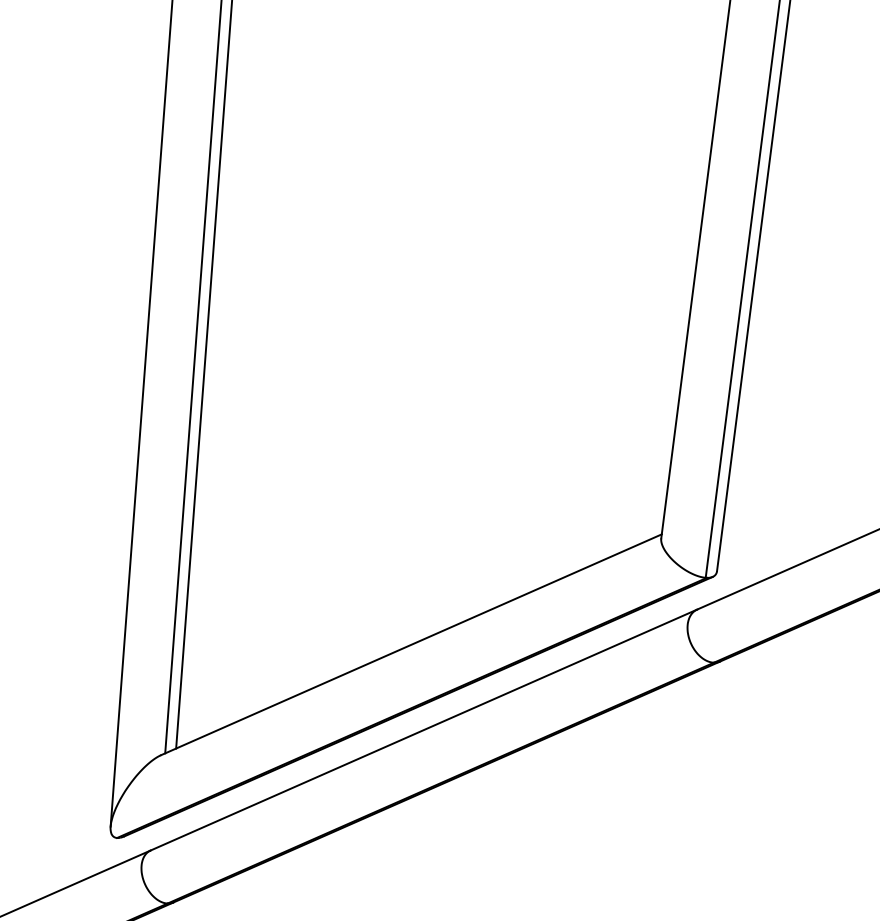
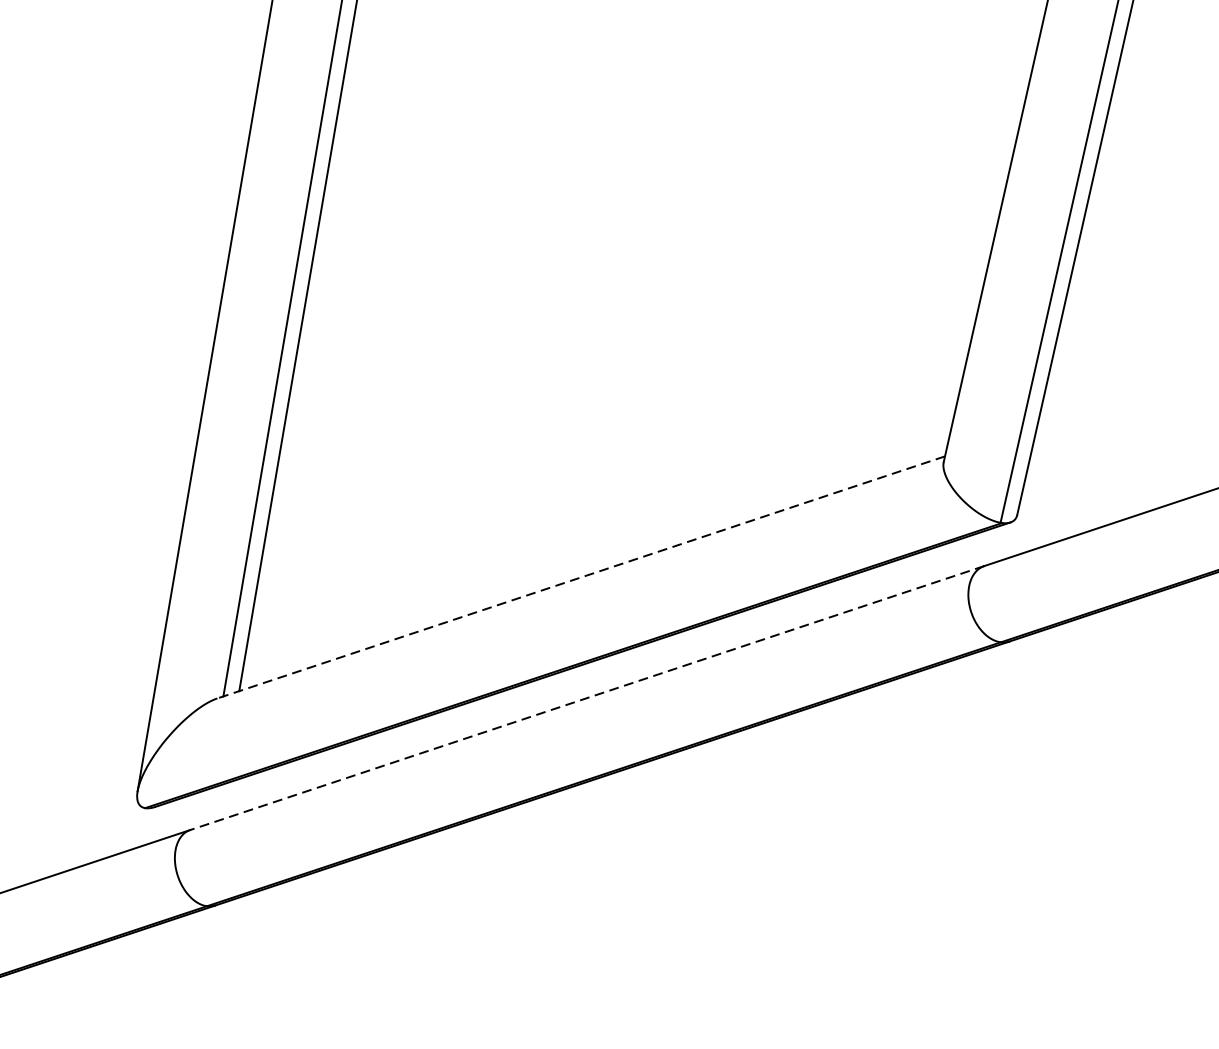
line: (411, 644) -> (581, 577), solid -> dashed
line: (423, 730) -> (586, 698), solid -> dashed

